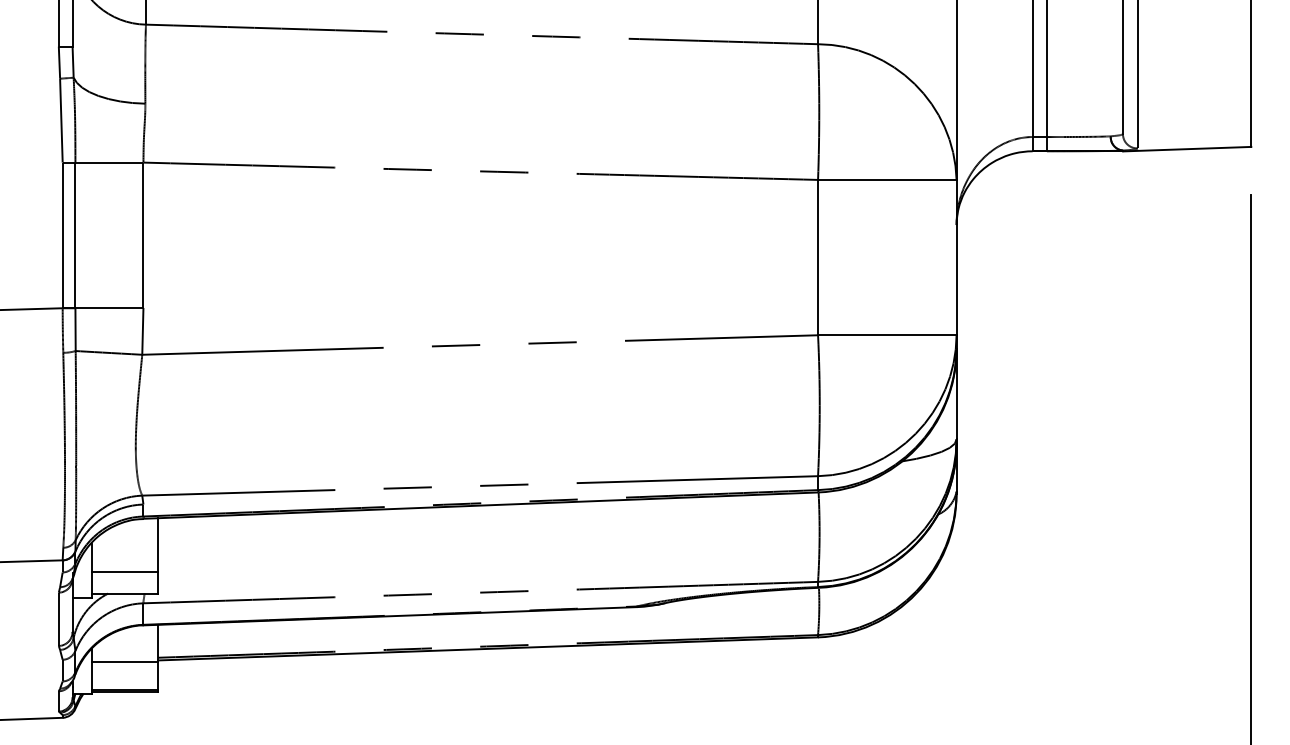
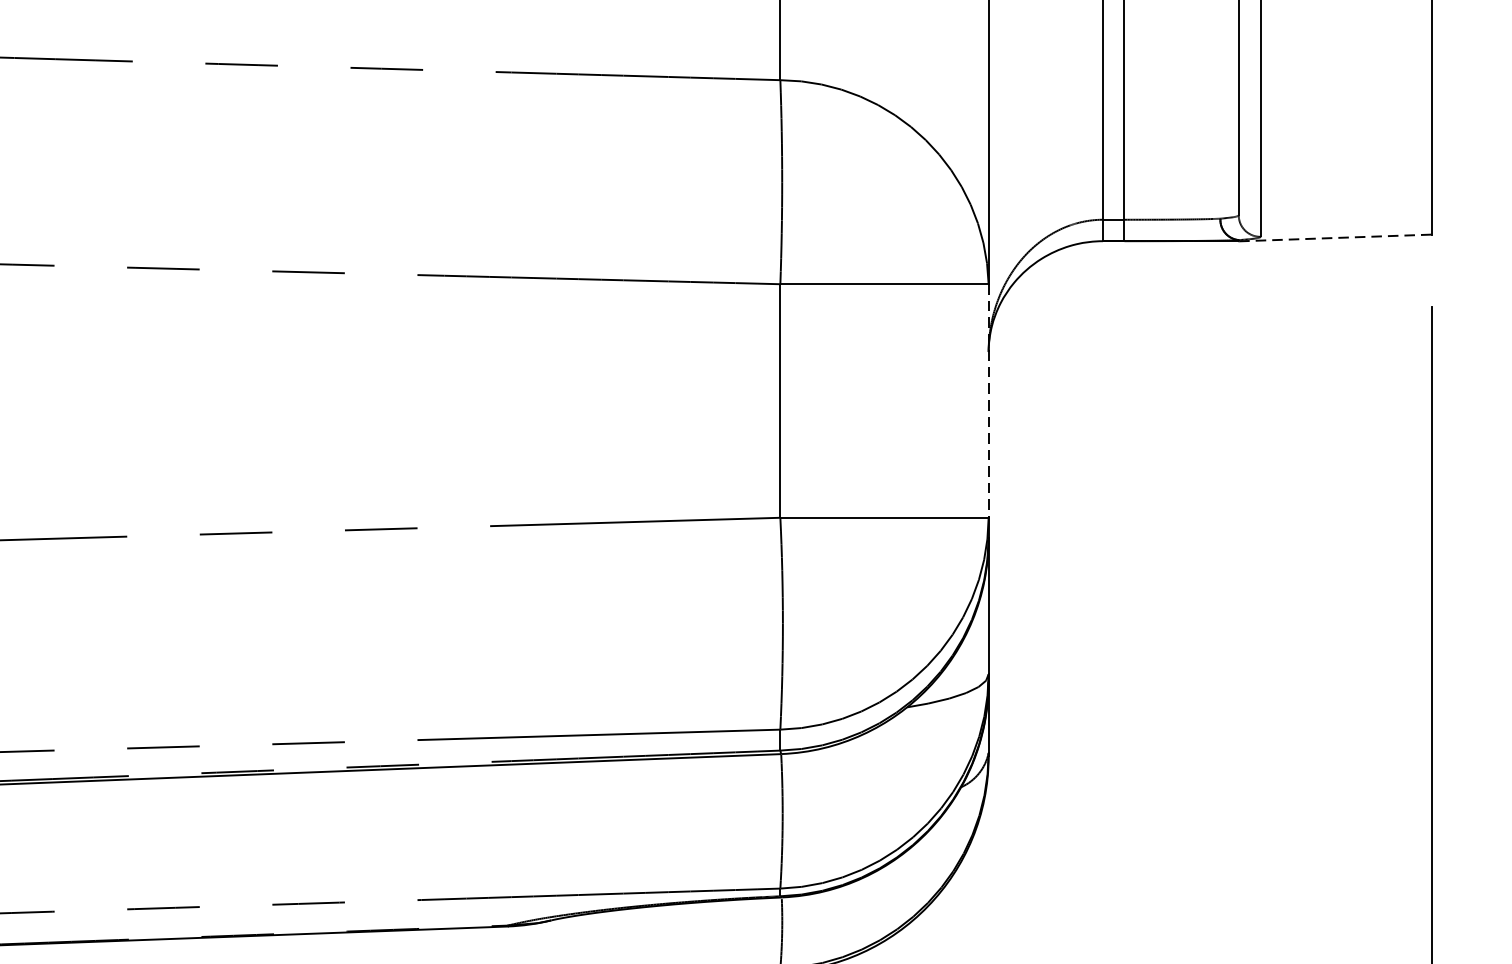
line: (1187, 149) -> (1335, 238), solid -> dashed
line: (956, 257) -> (988, 400), solid -> dashed

